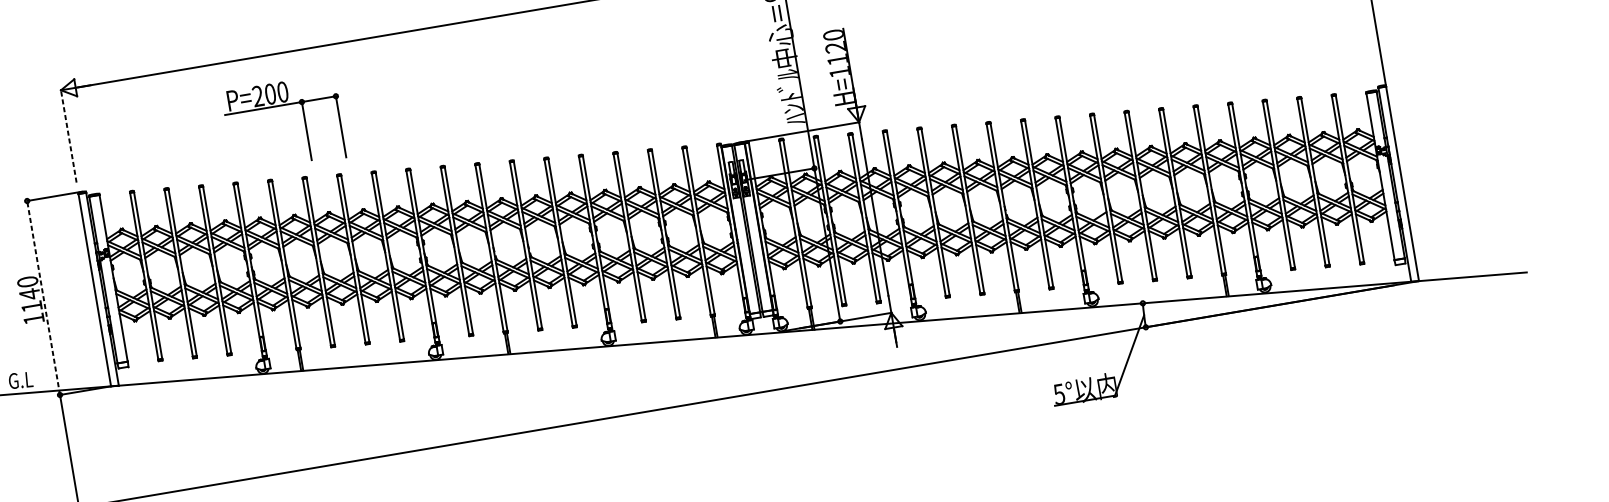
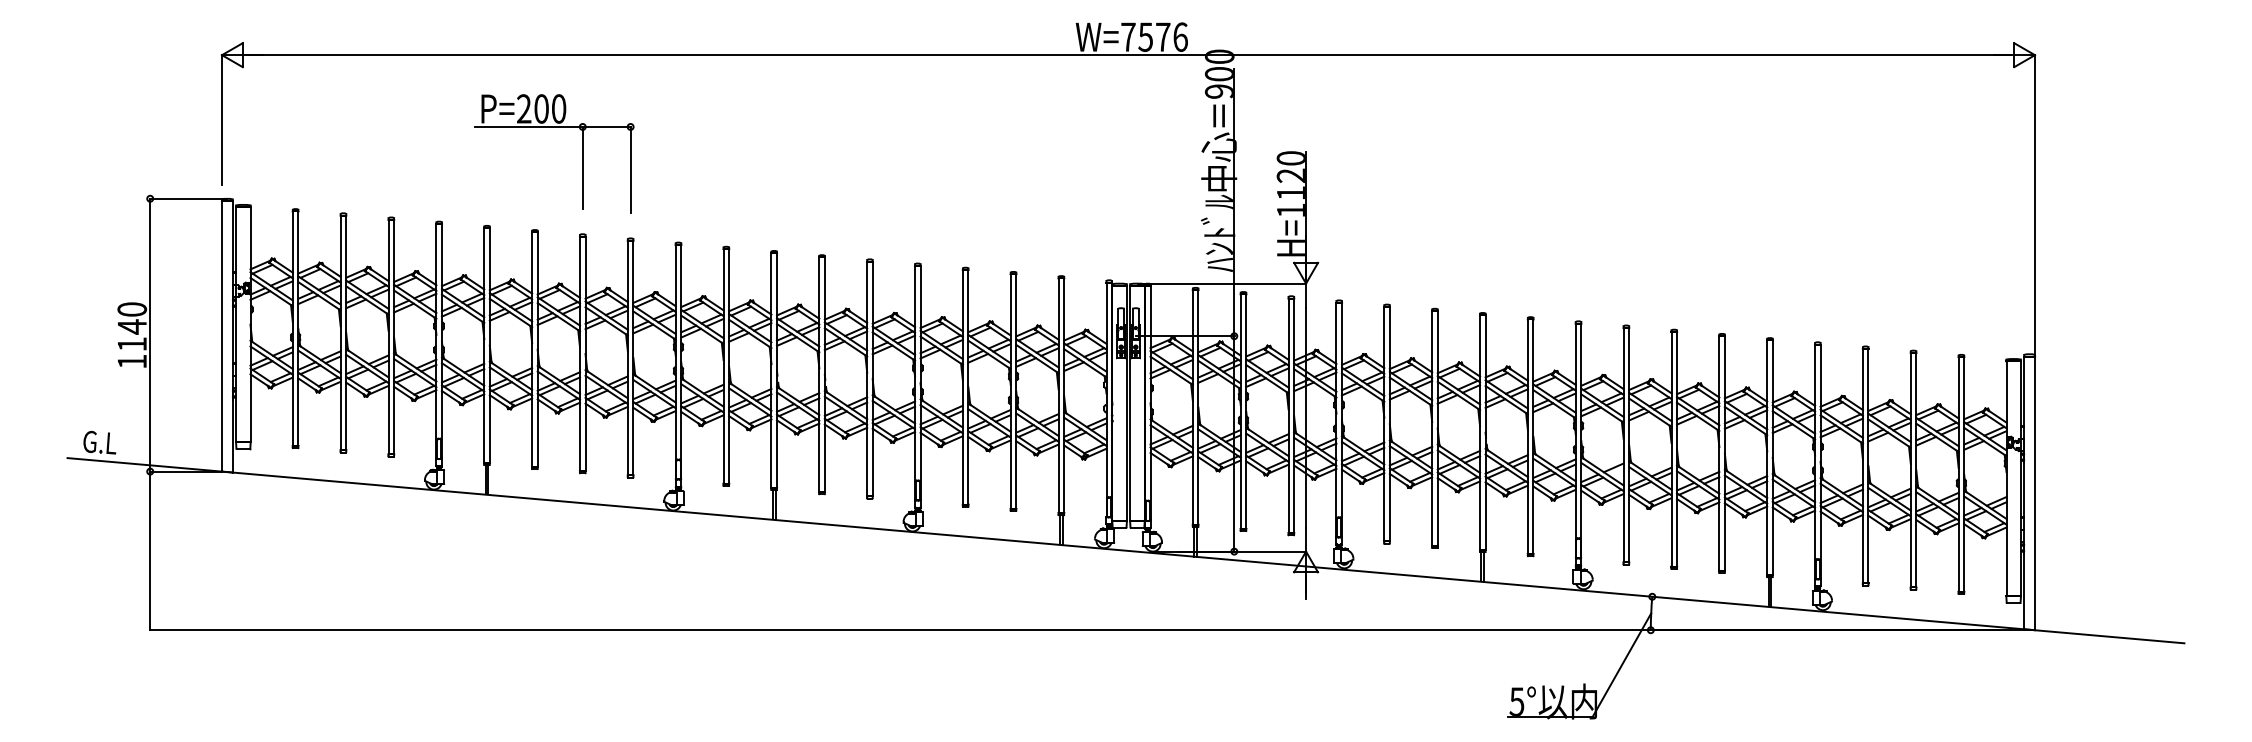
part: (281, 105) -> (554, 127), moved
line: (69, 135) -> (222, 119), dashed -> solid
line: (43, 297) -> (150, 334), dashed -> solid

